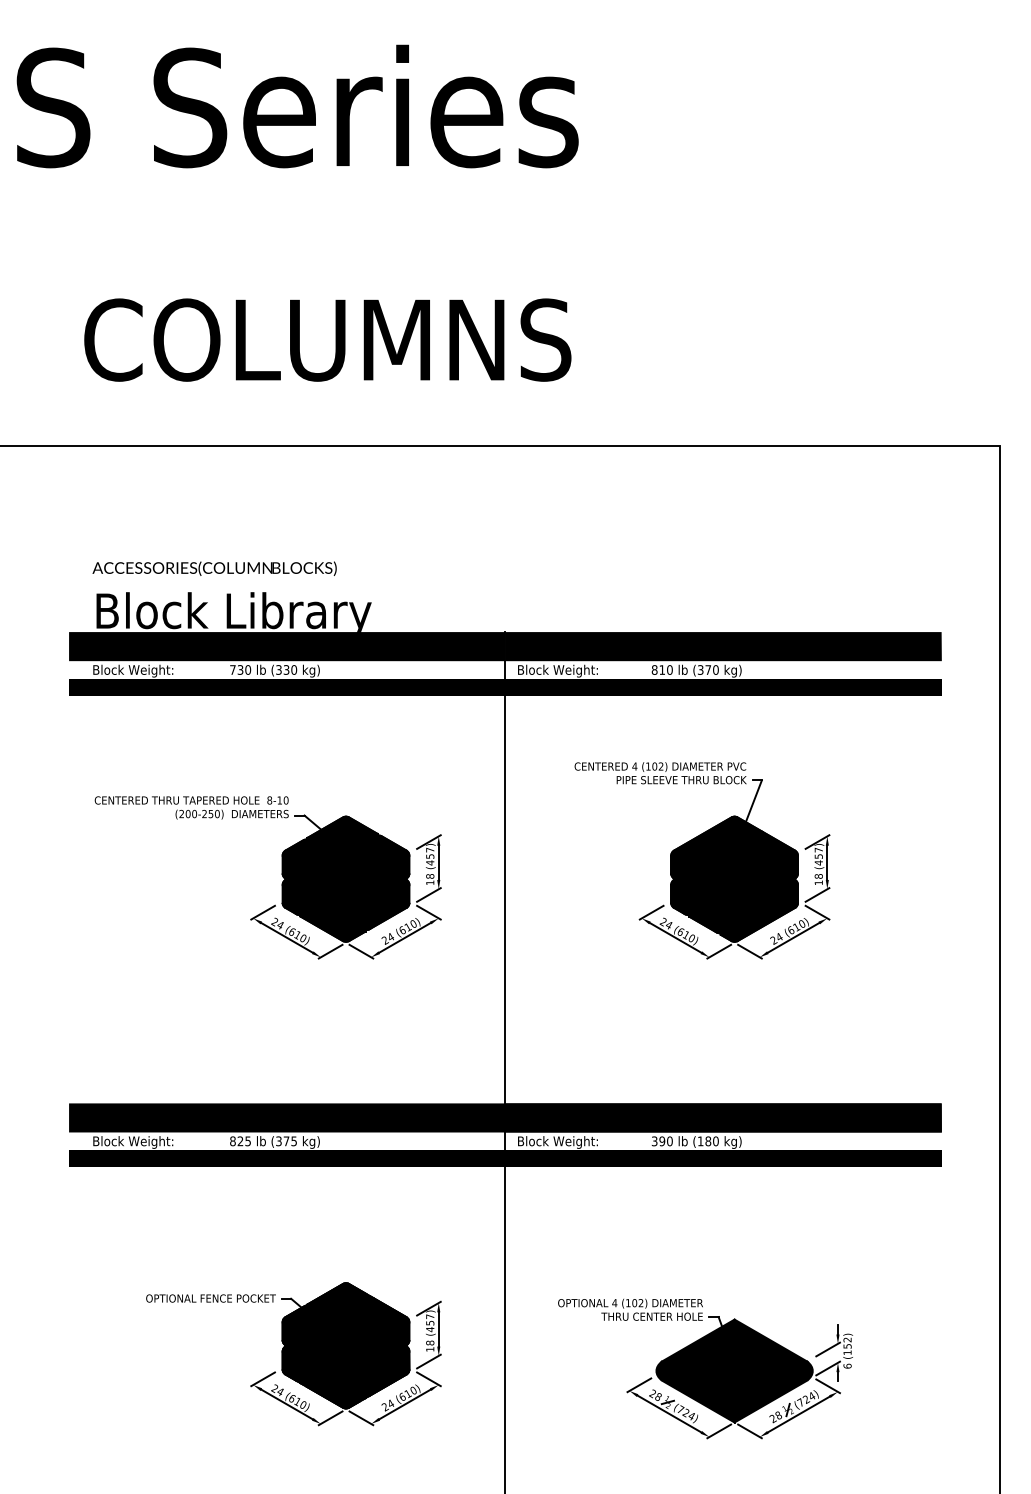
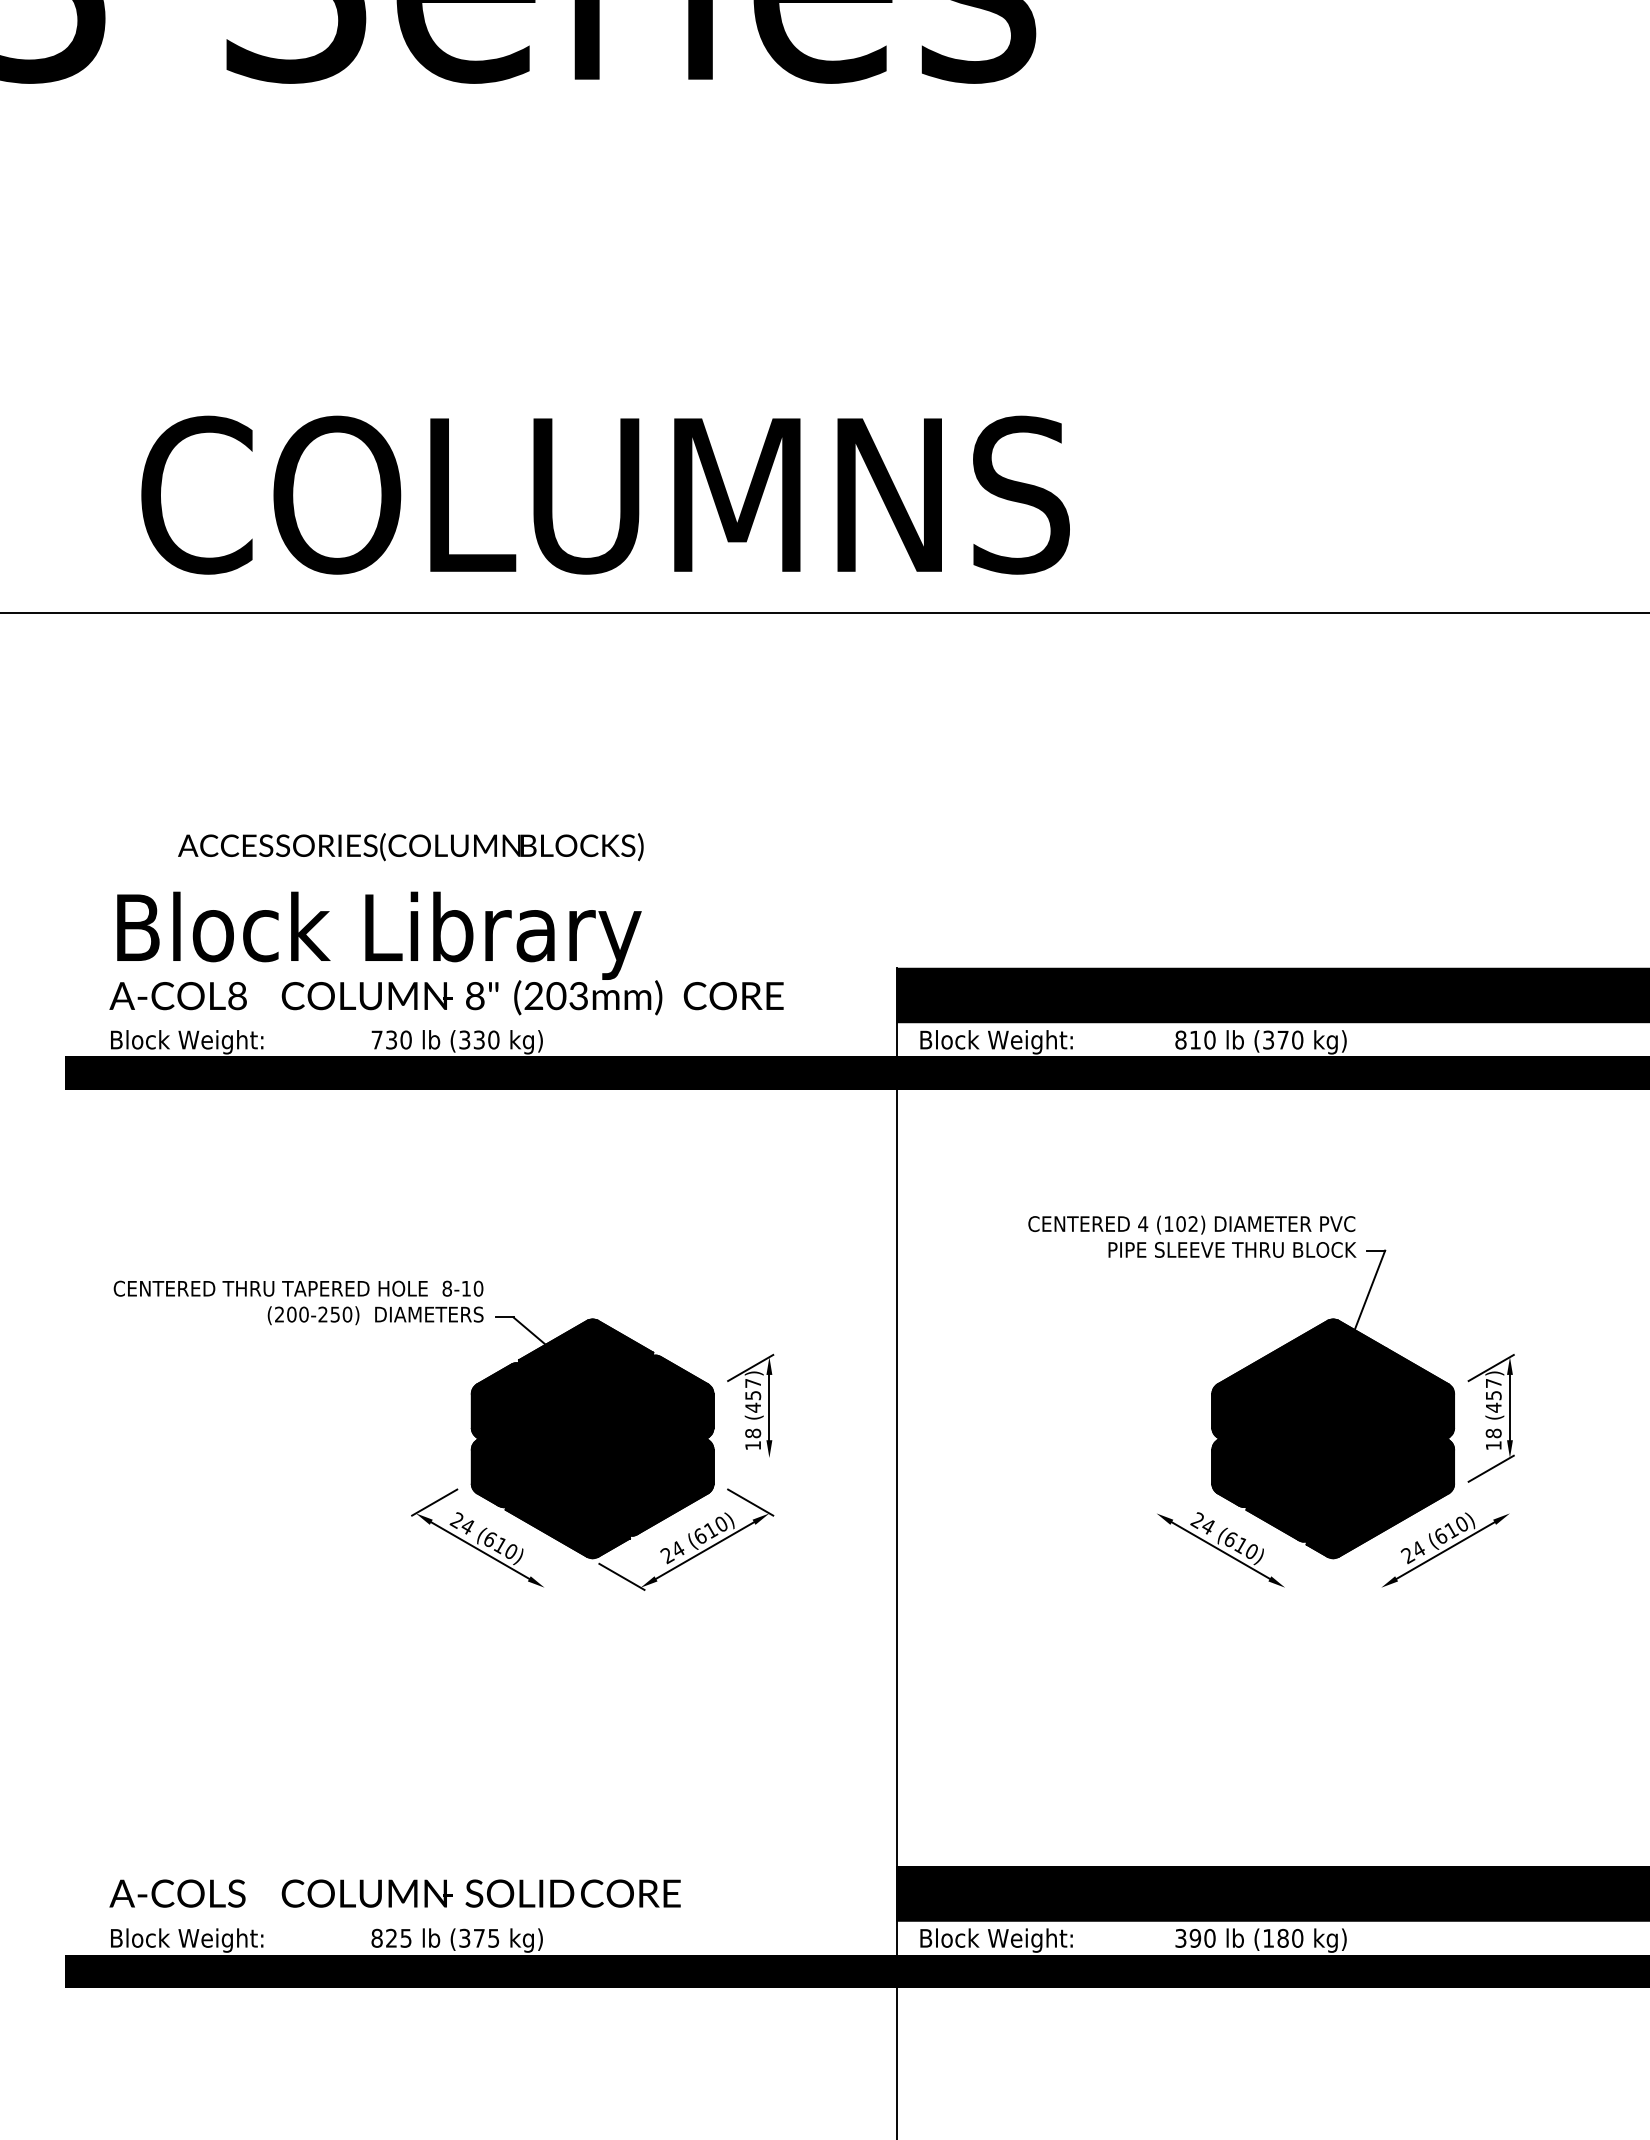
text: (327, 339) -> (604, 493), moved
text: (214, 568) -> (410, 846), moved
fill: (287, 646) -> (481, 995), removed
line: (428, 894) -> (749, 1467), removed
line: (651, 912) -> (1174, 1502), removed
line: (817, 912) -> (1491, 1502), removed
line: (330, 951) -> (563, 1576), removed
line: (719, 951) -> (1304, 1576), removed
line: (749, 951) -> (1361, 1576), removed
fill: (287, 1117) -> (481, 1892), removed

